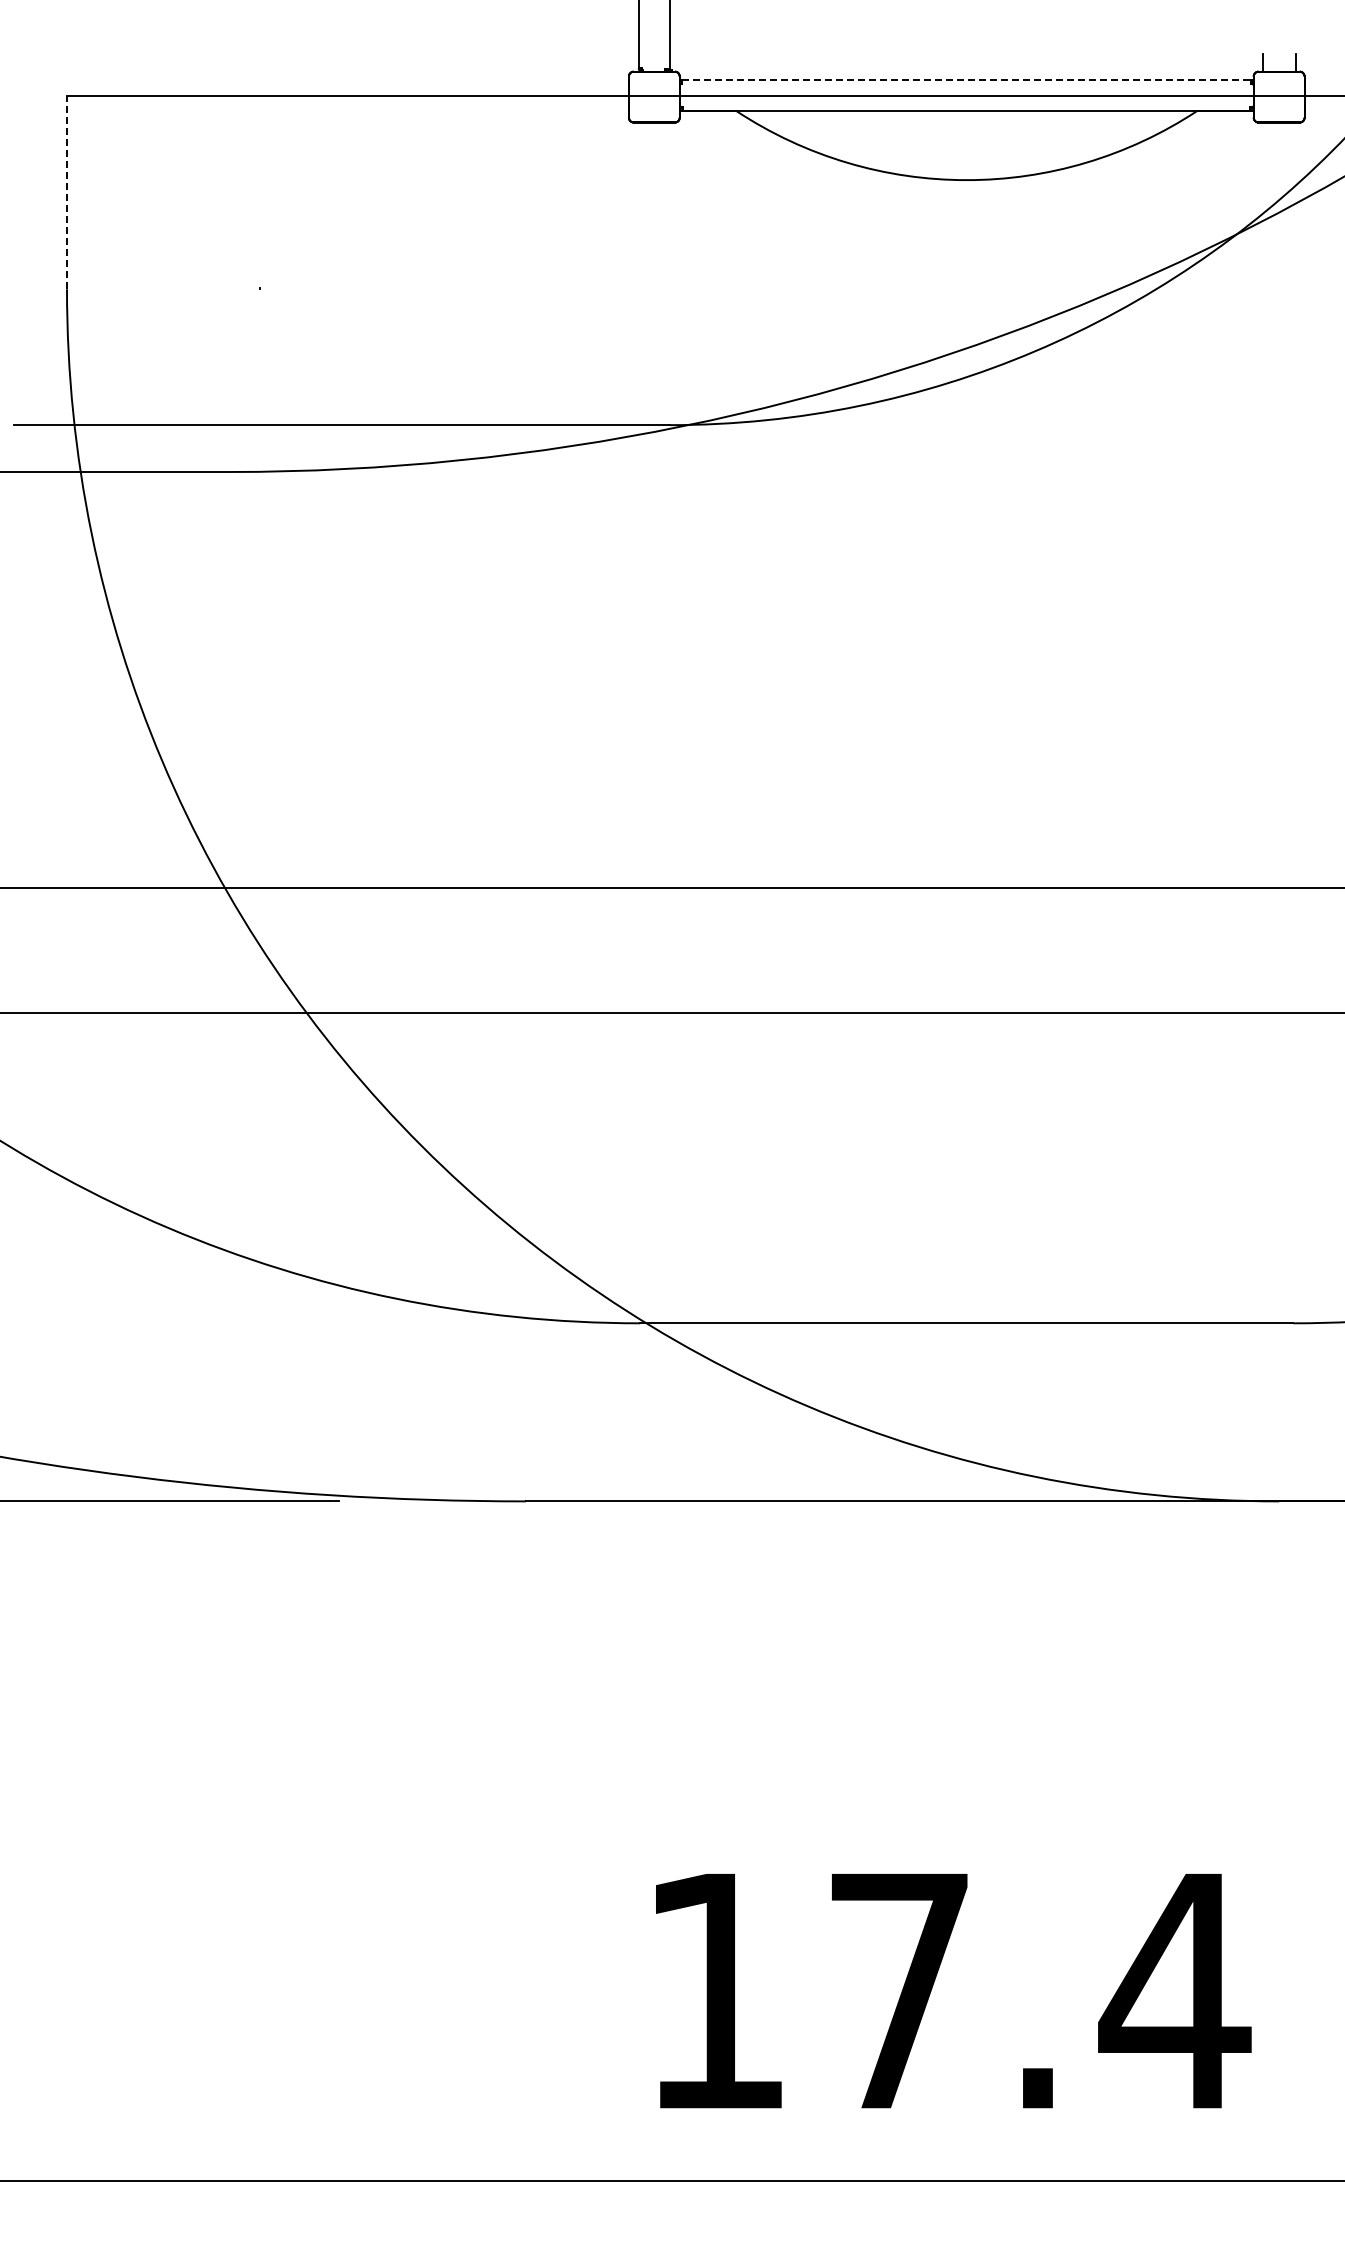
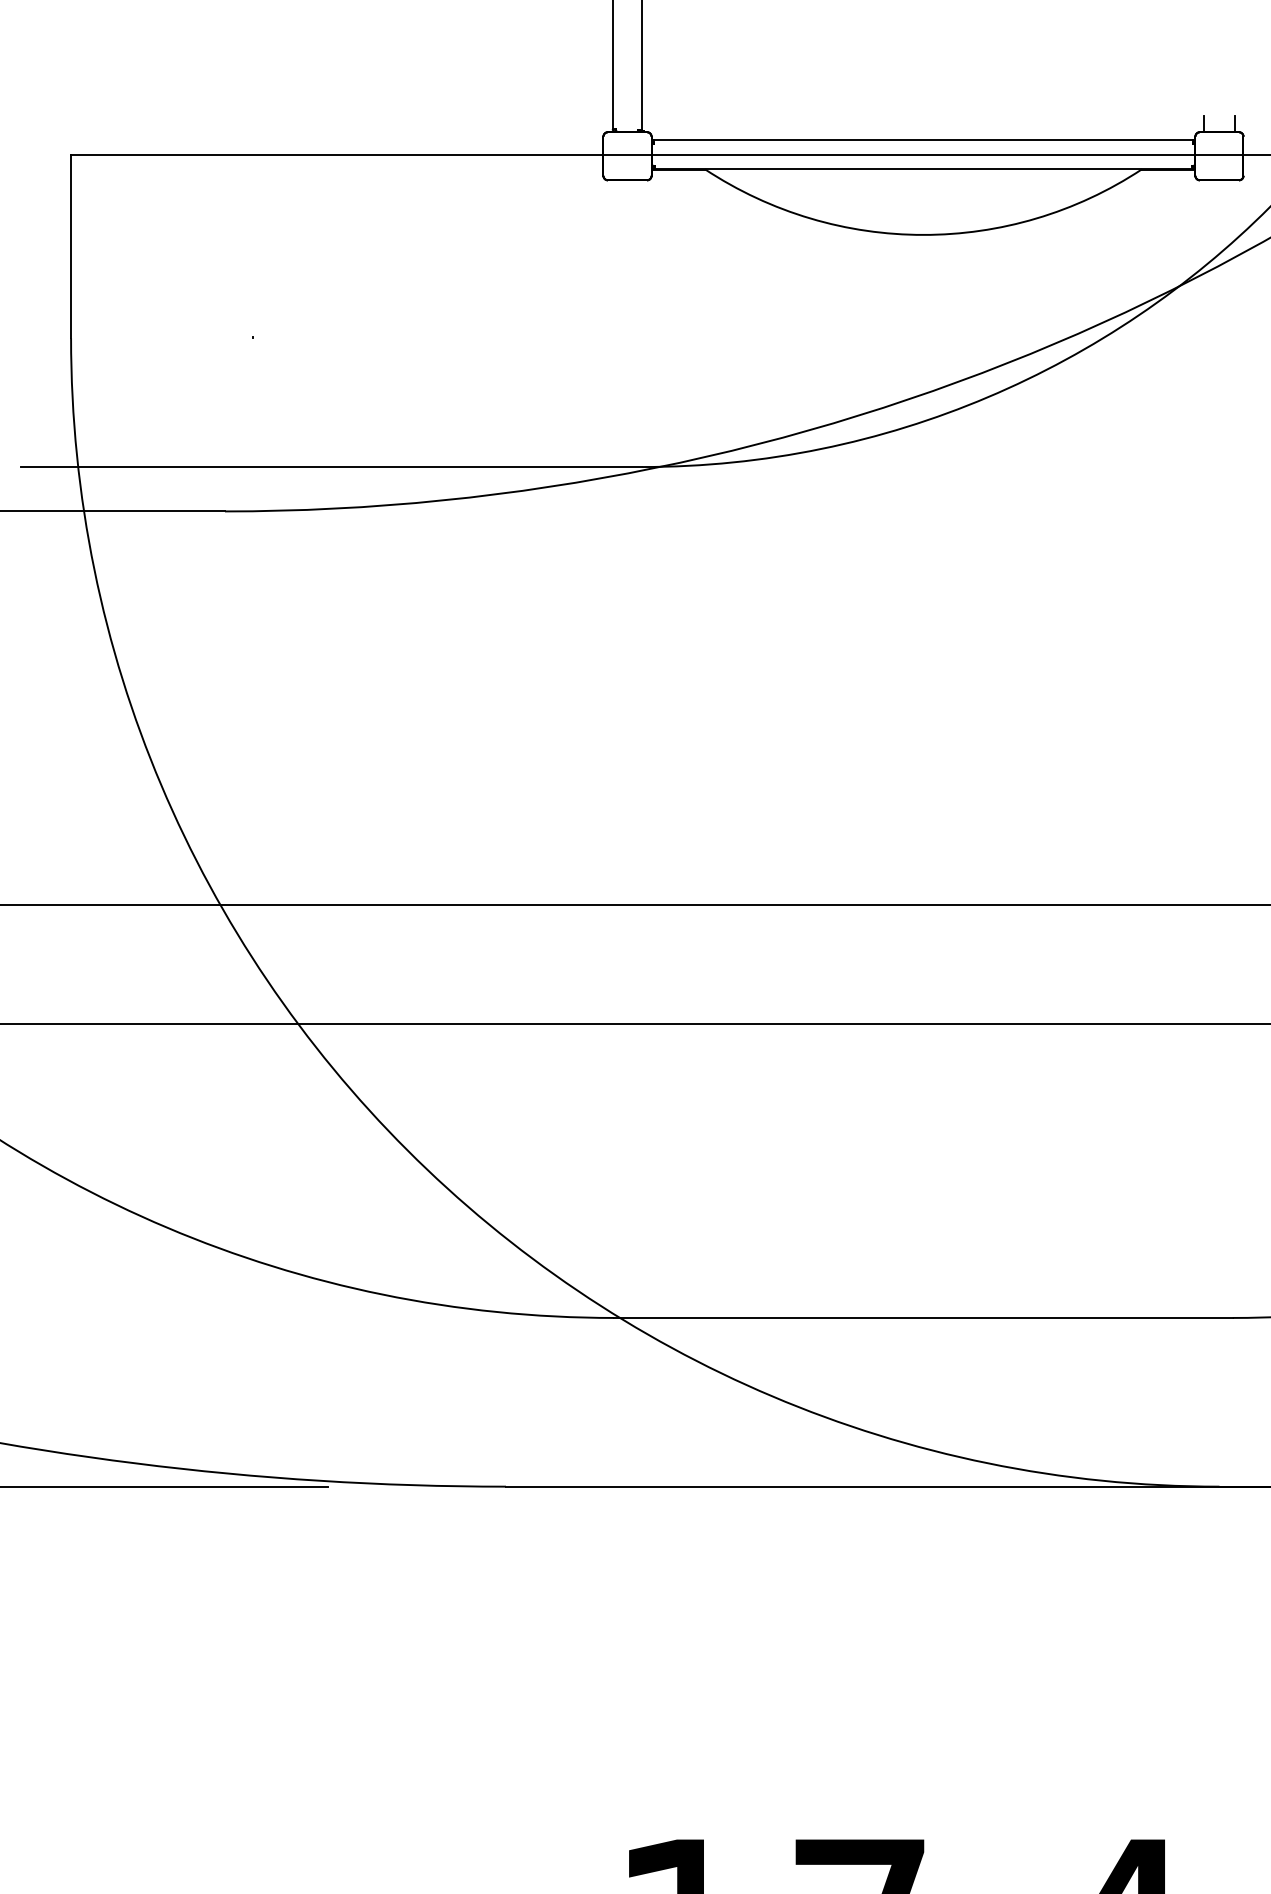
line: (967, 79) -> (924, 139), dashed -> solid
line: (67, 192) -> (71, 246), dashed -> solid

